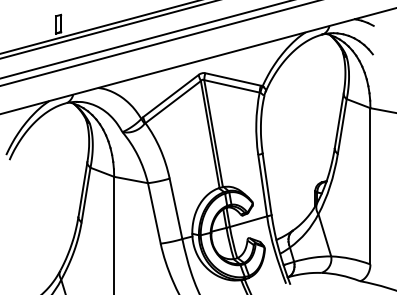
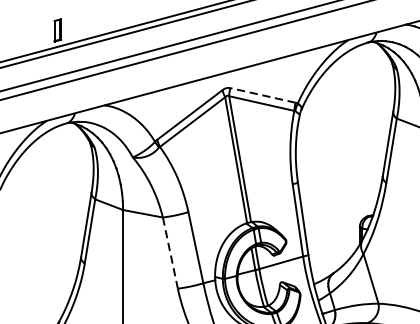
line: (232, 79) -> (262, 95), solid -> dashed
line: (154, 213) -> (170, 253), solid -> dashed

